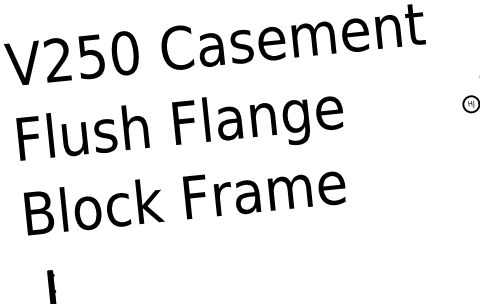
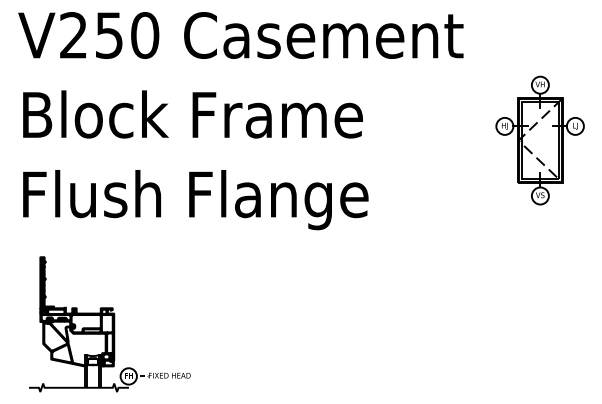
text: (183, 127) -> (198, 120), Flush Flange -> Block Frame
text: (190, 203) -> (198, 200), Block Frame -> Flush Flange

